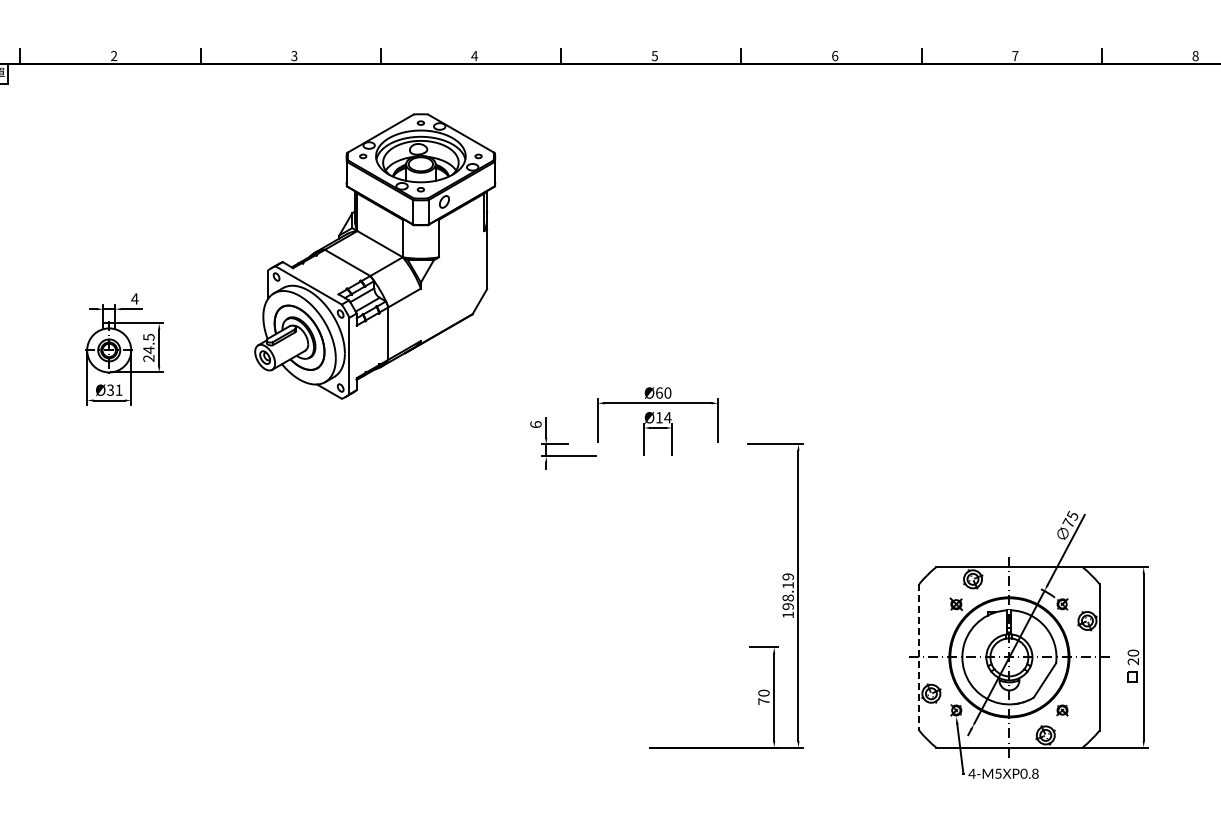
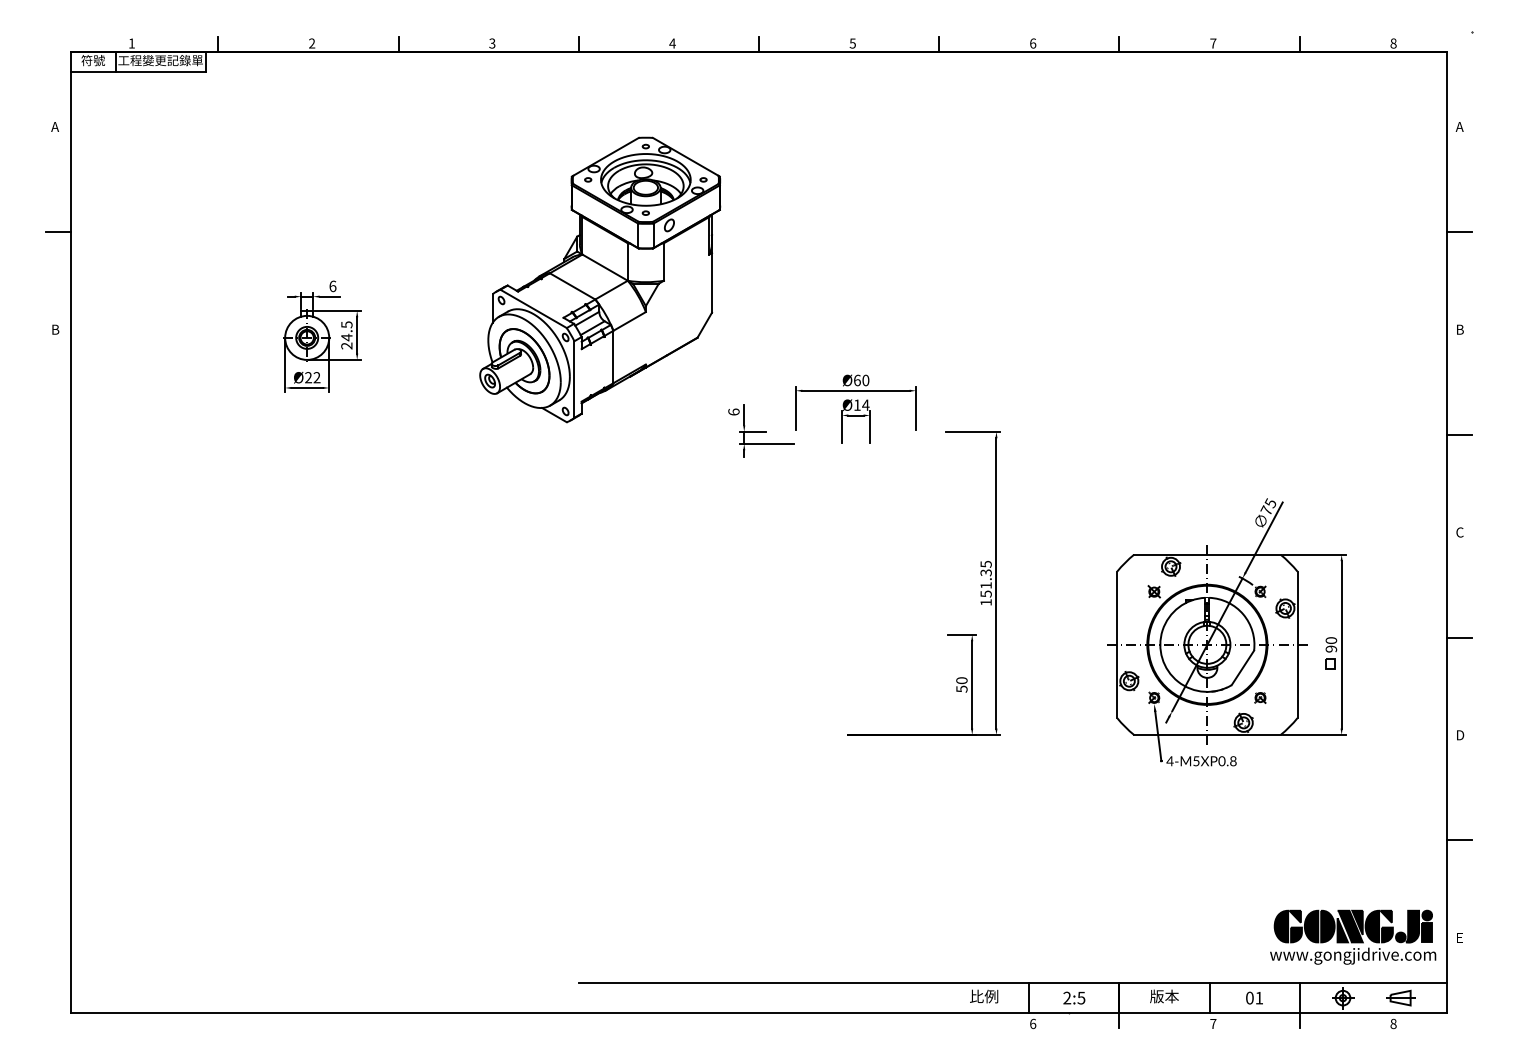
part: (375, 256) -> (600, 279), moved
text: (134, 299) -> (332, 286), 4 -> 6
text: (114, 390) -> (312, 377), Ø31 -> Ø22
text: (787, 592) -> (985, 579), 198.19 -> 151.35
line: (919, 658) -> (1117, 645), dashed -> solid
text: (1133, 661) -> (1331, 648), 20 -> 90
text: (763, 701) -> (961, 688), 70 -> 50

